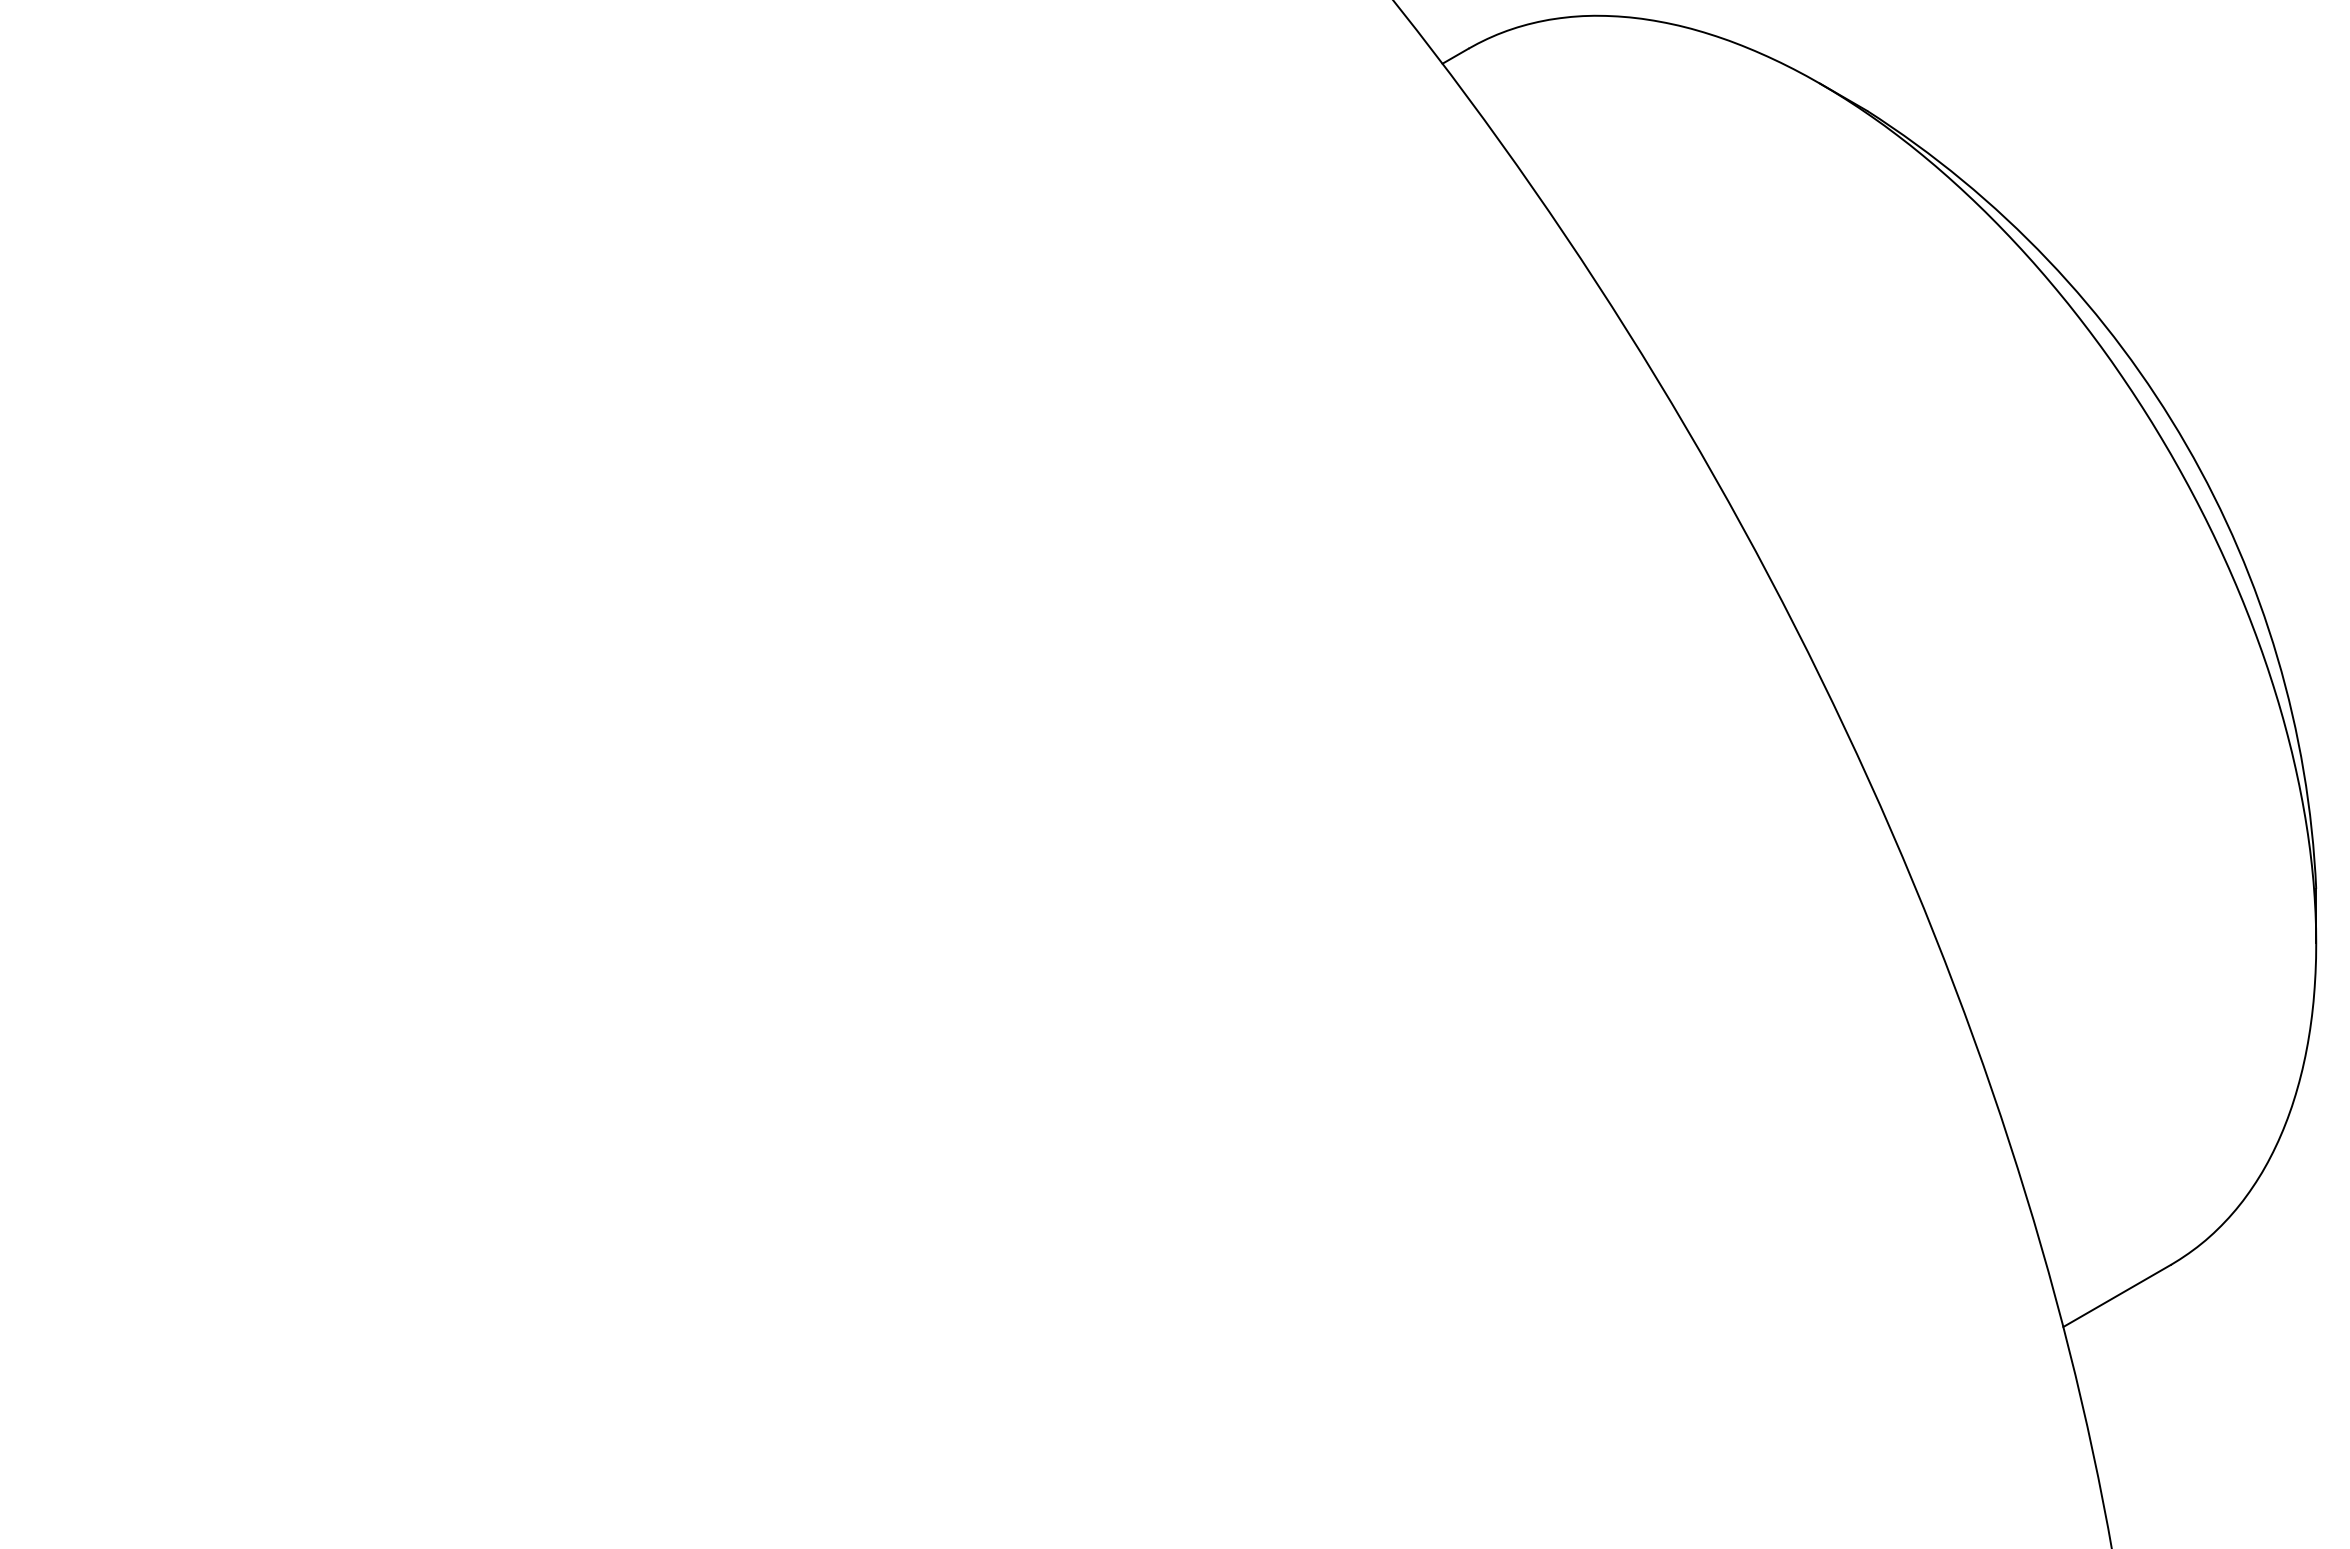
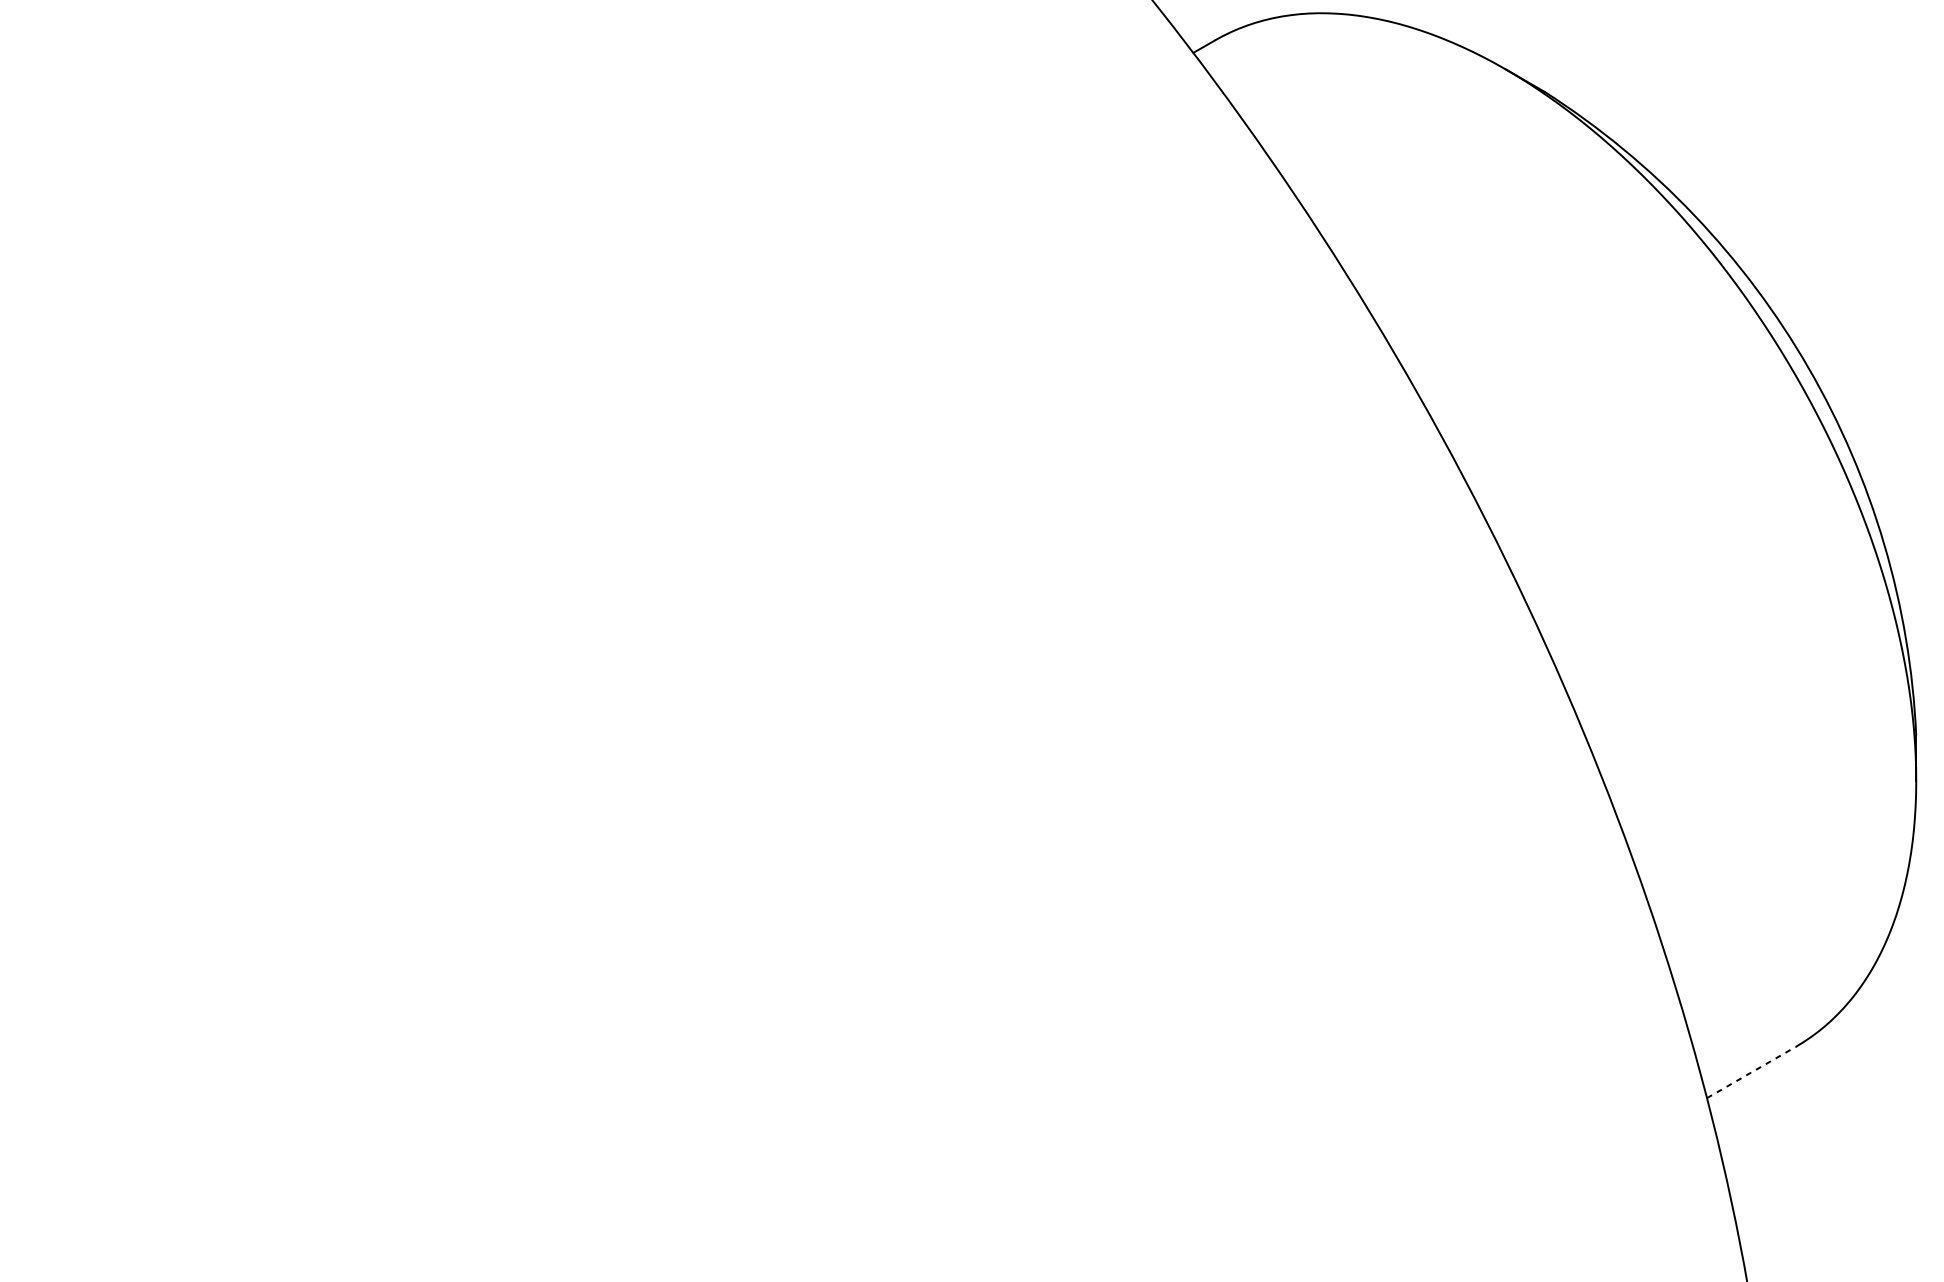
line: (2117, 1295) -> (1751, 1072), solid -> dashed

